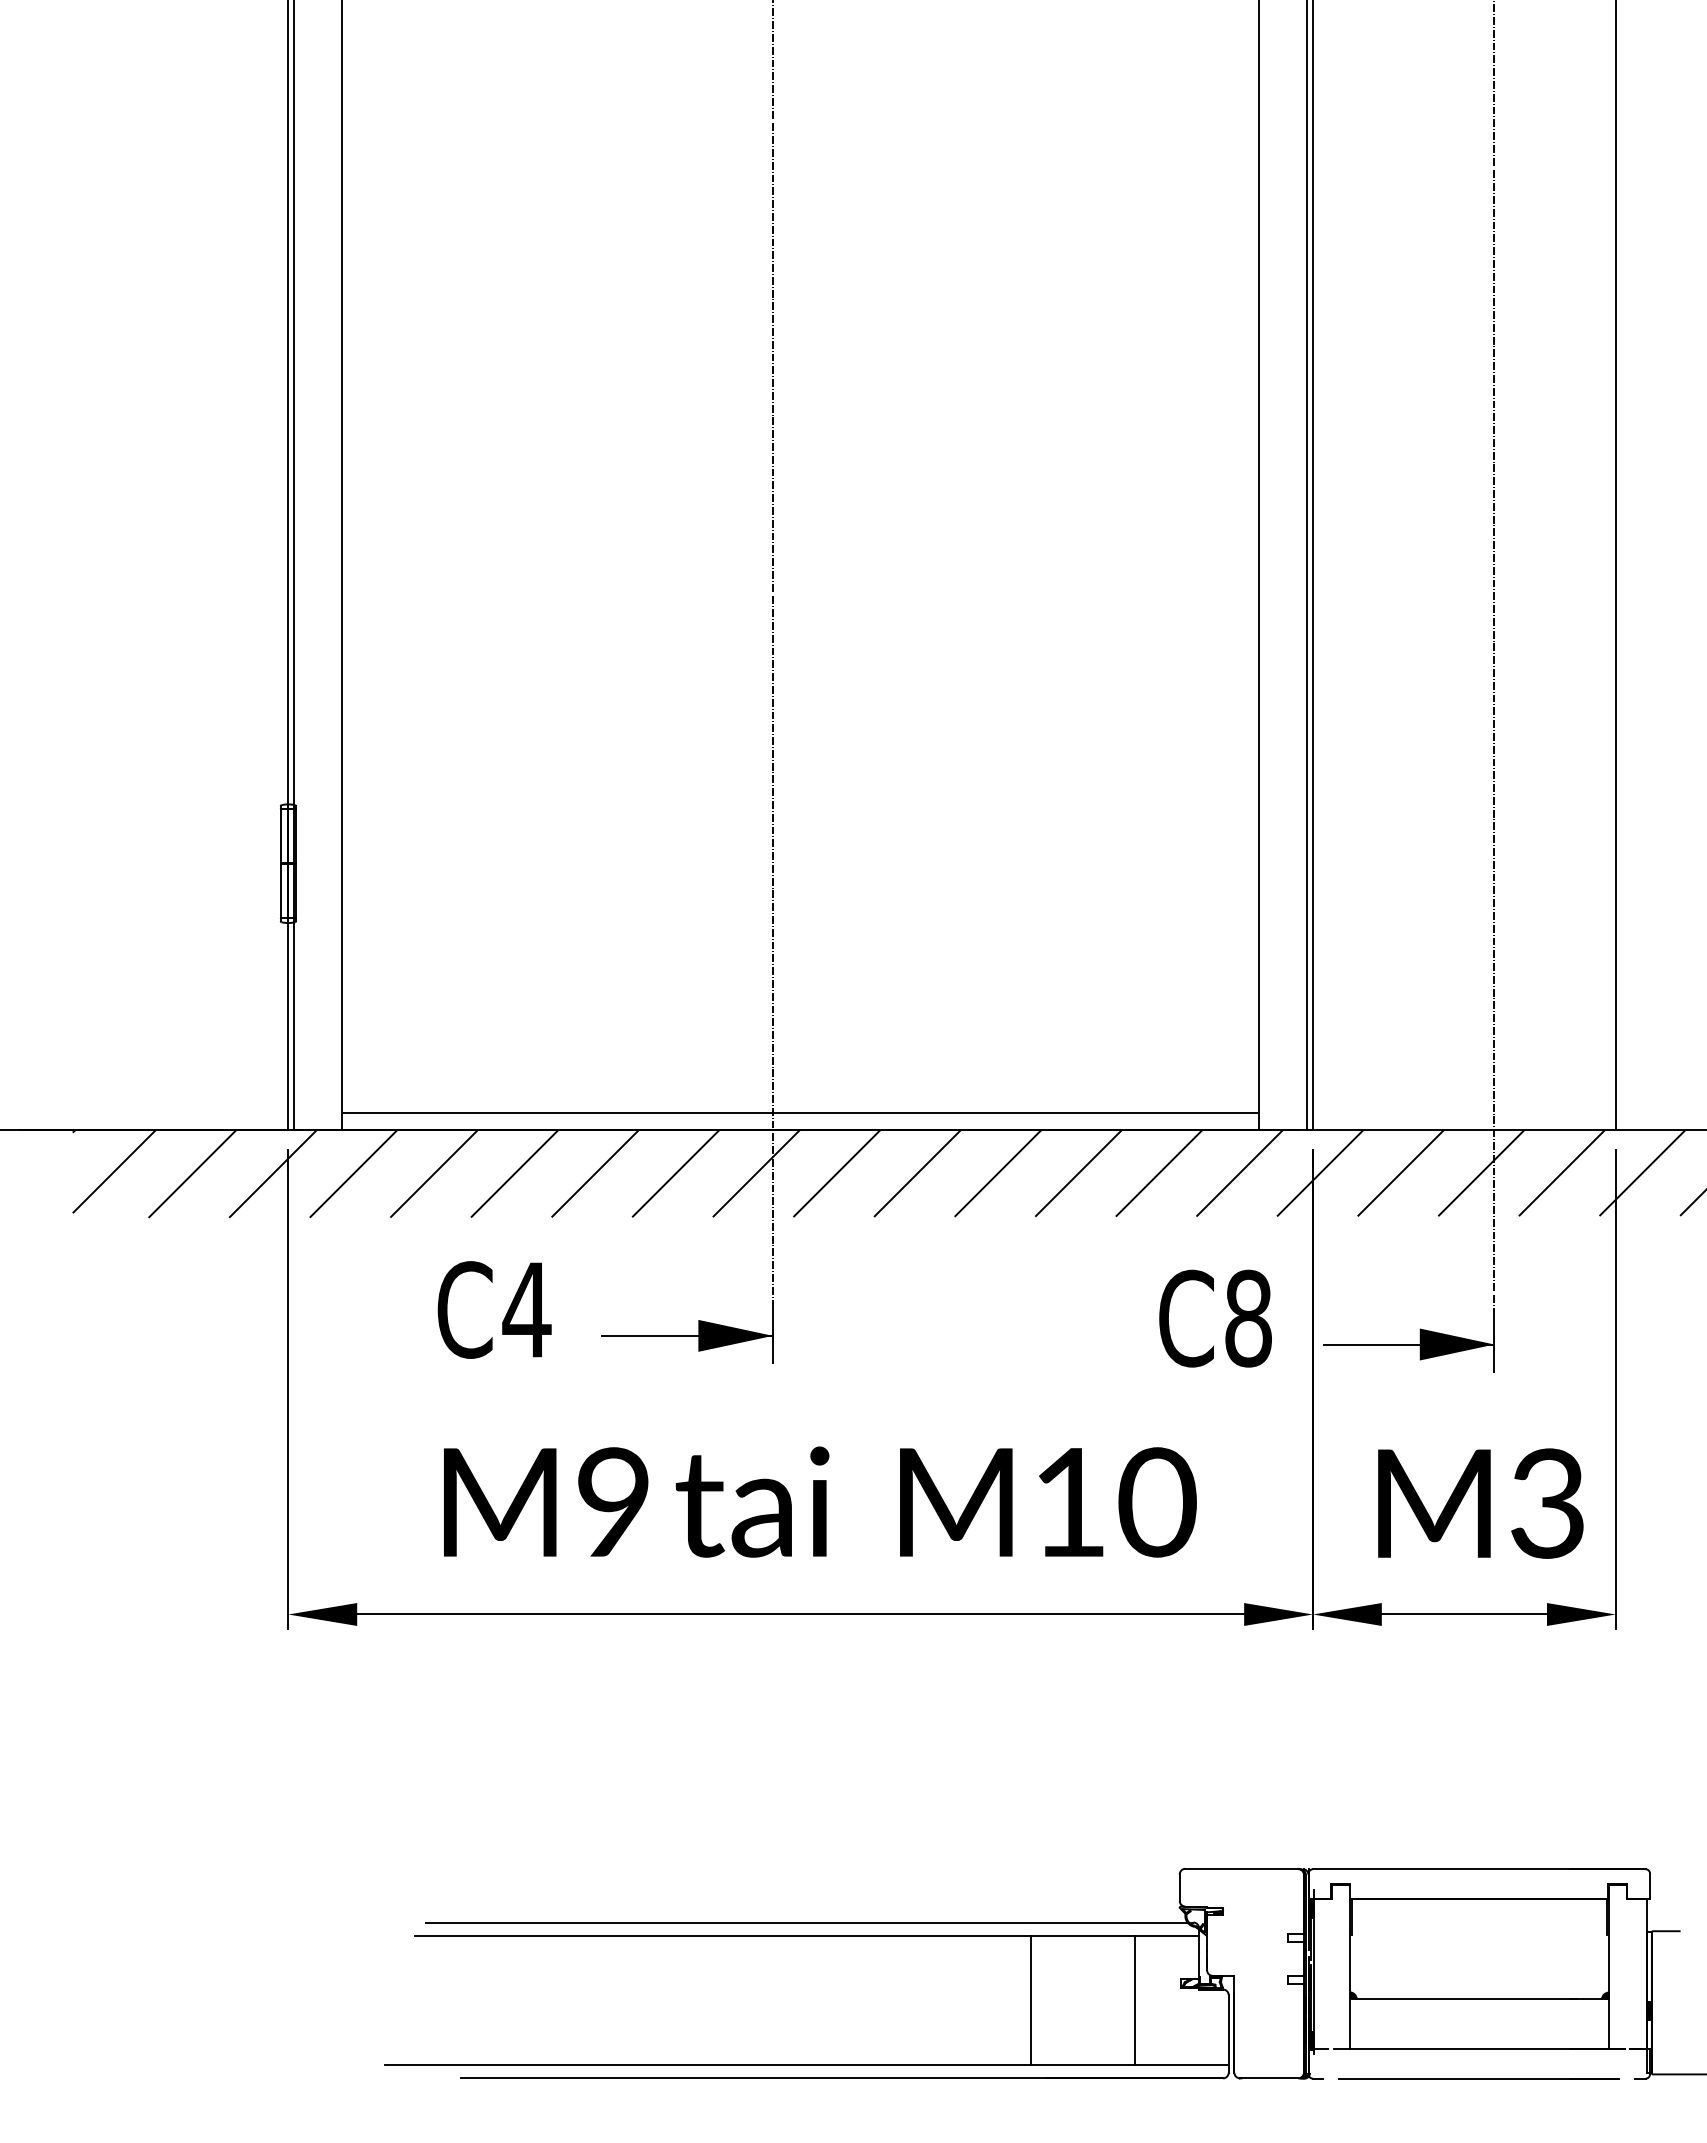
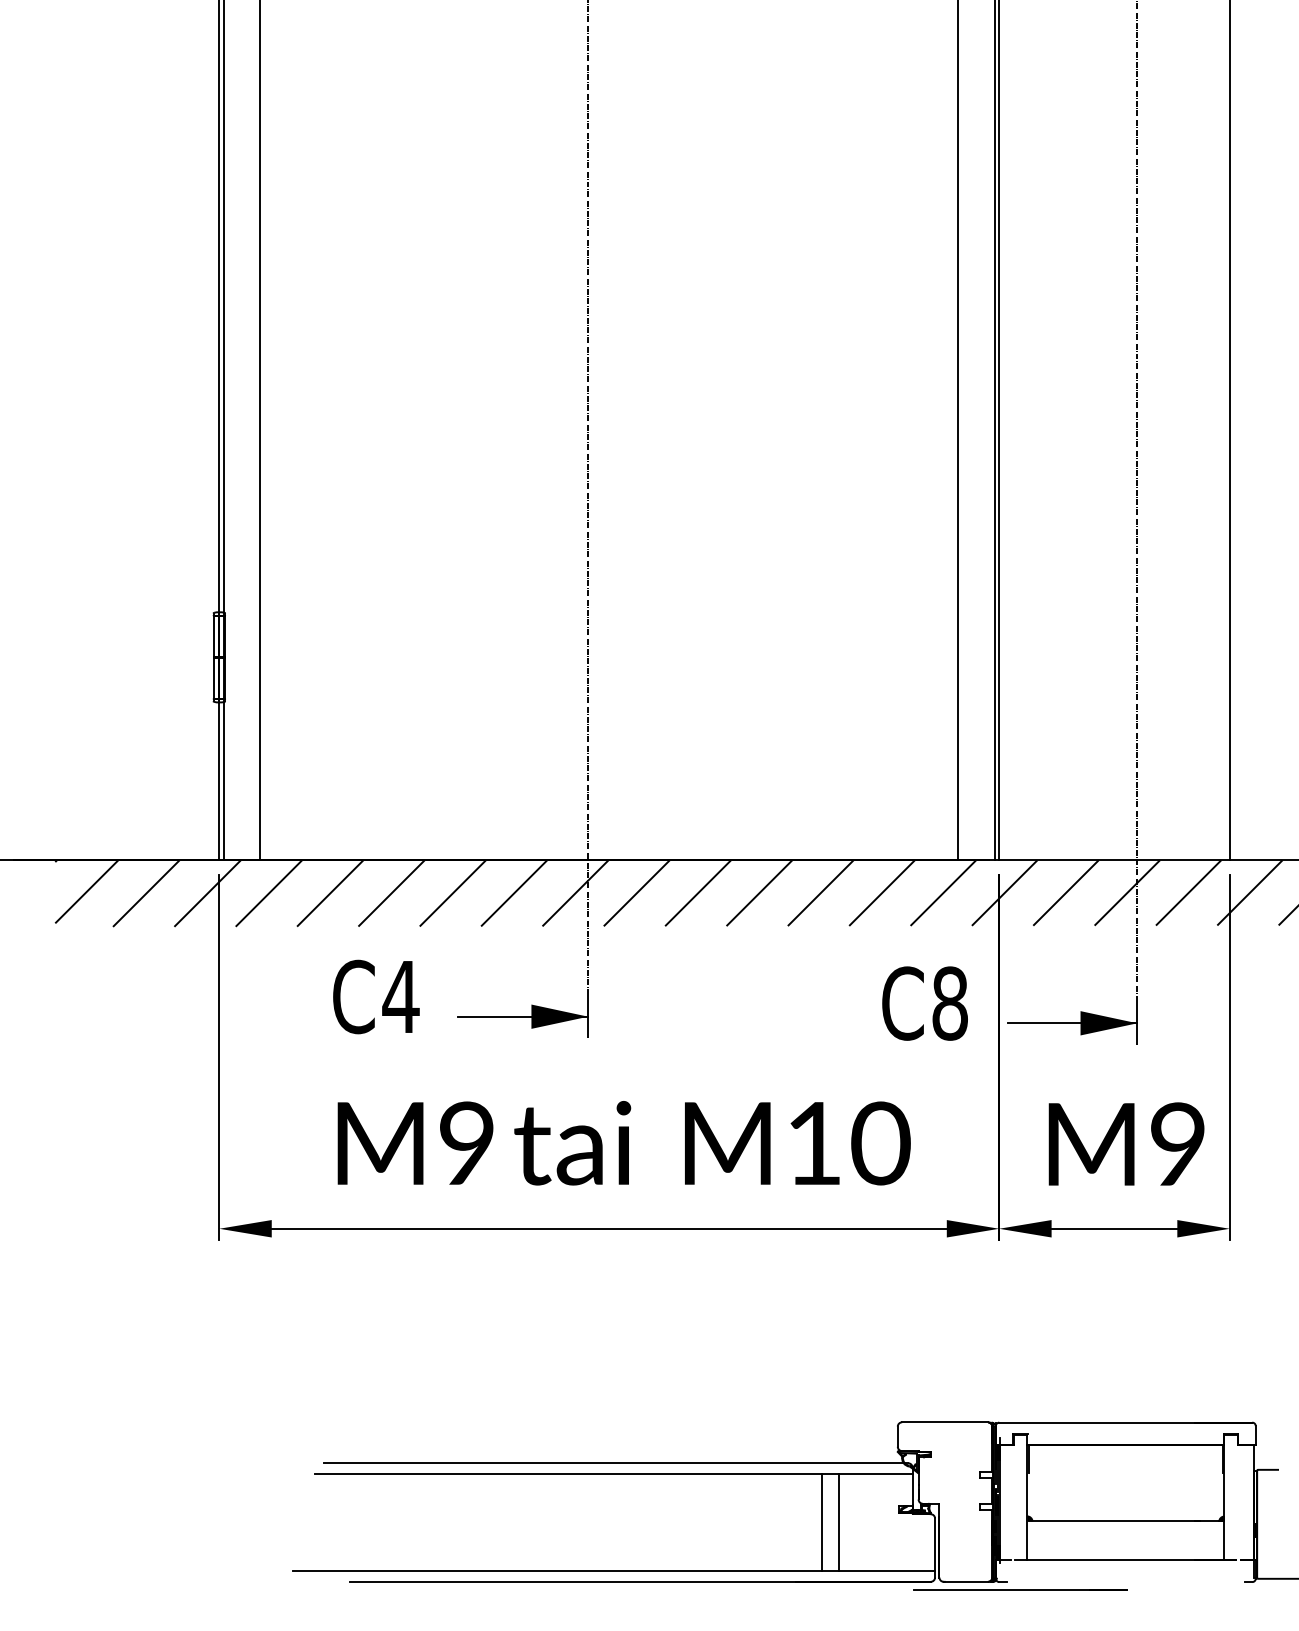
line: (800, 1112) -> (609, 846), removed
text: (1547, 1503) -> (1177, 1144), M3 -> M9
line: (1030, 2000) -> (839, 1522), moved
line: (1135, 2000) -> (822, 1522), moved
line: (1478, 2078) -> (1020, 1589), moved

